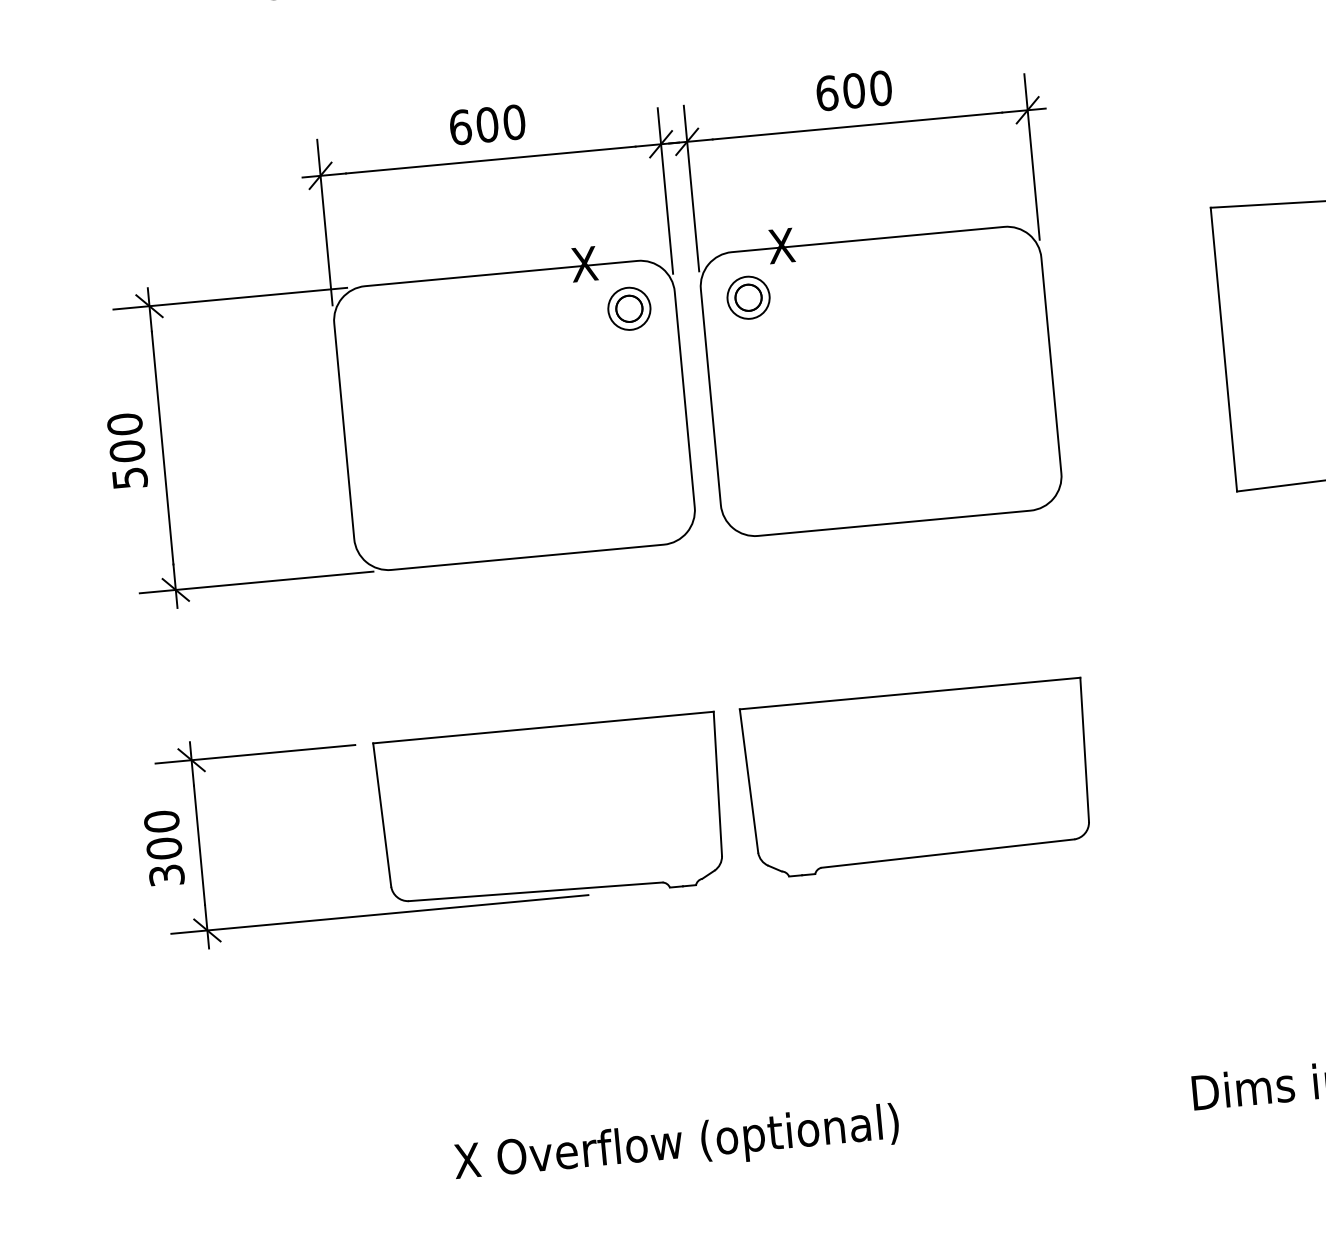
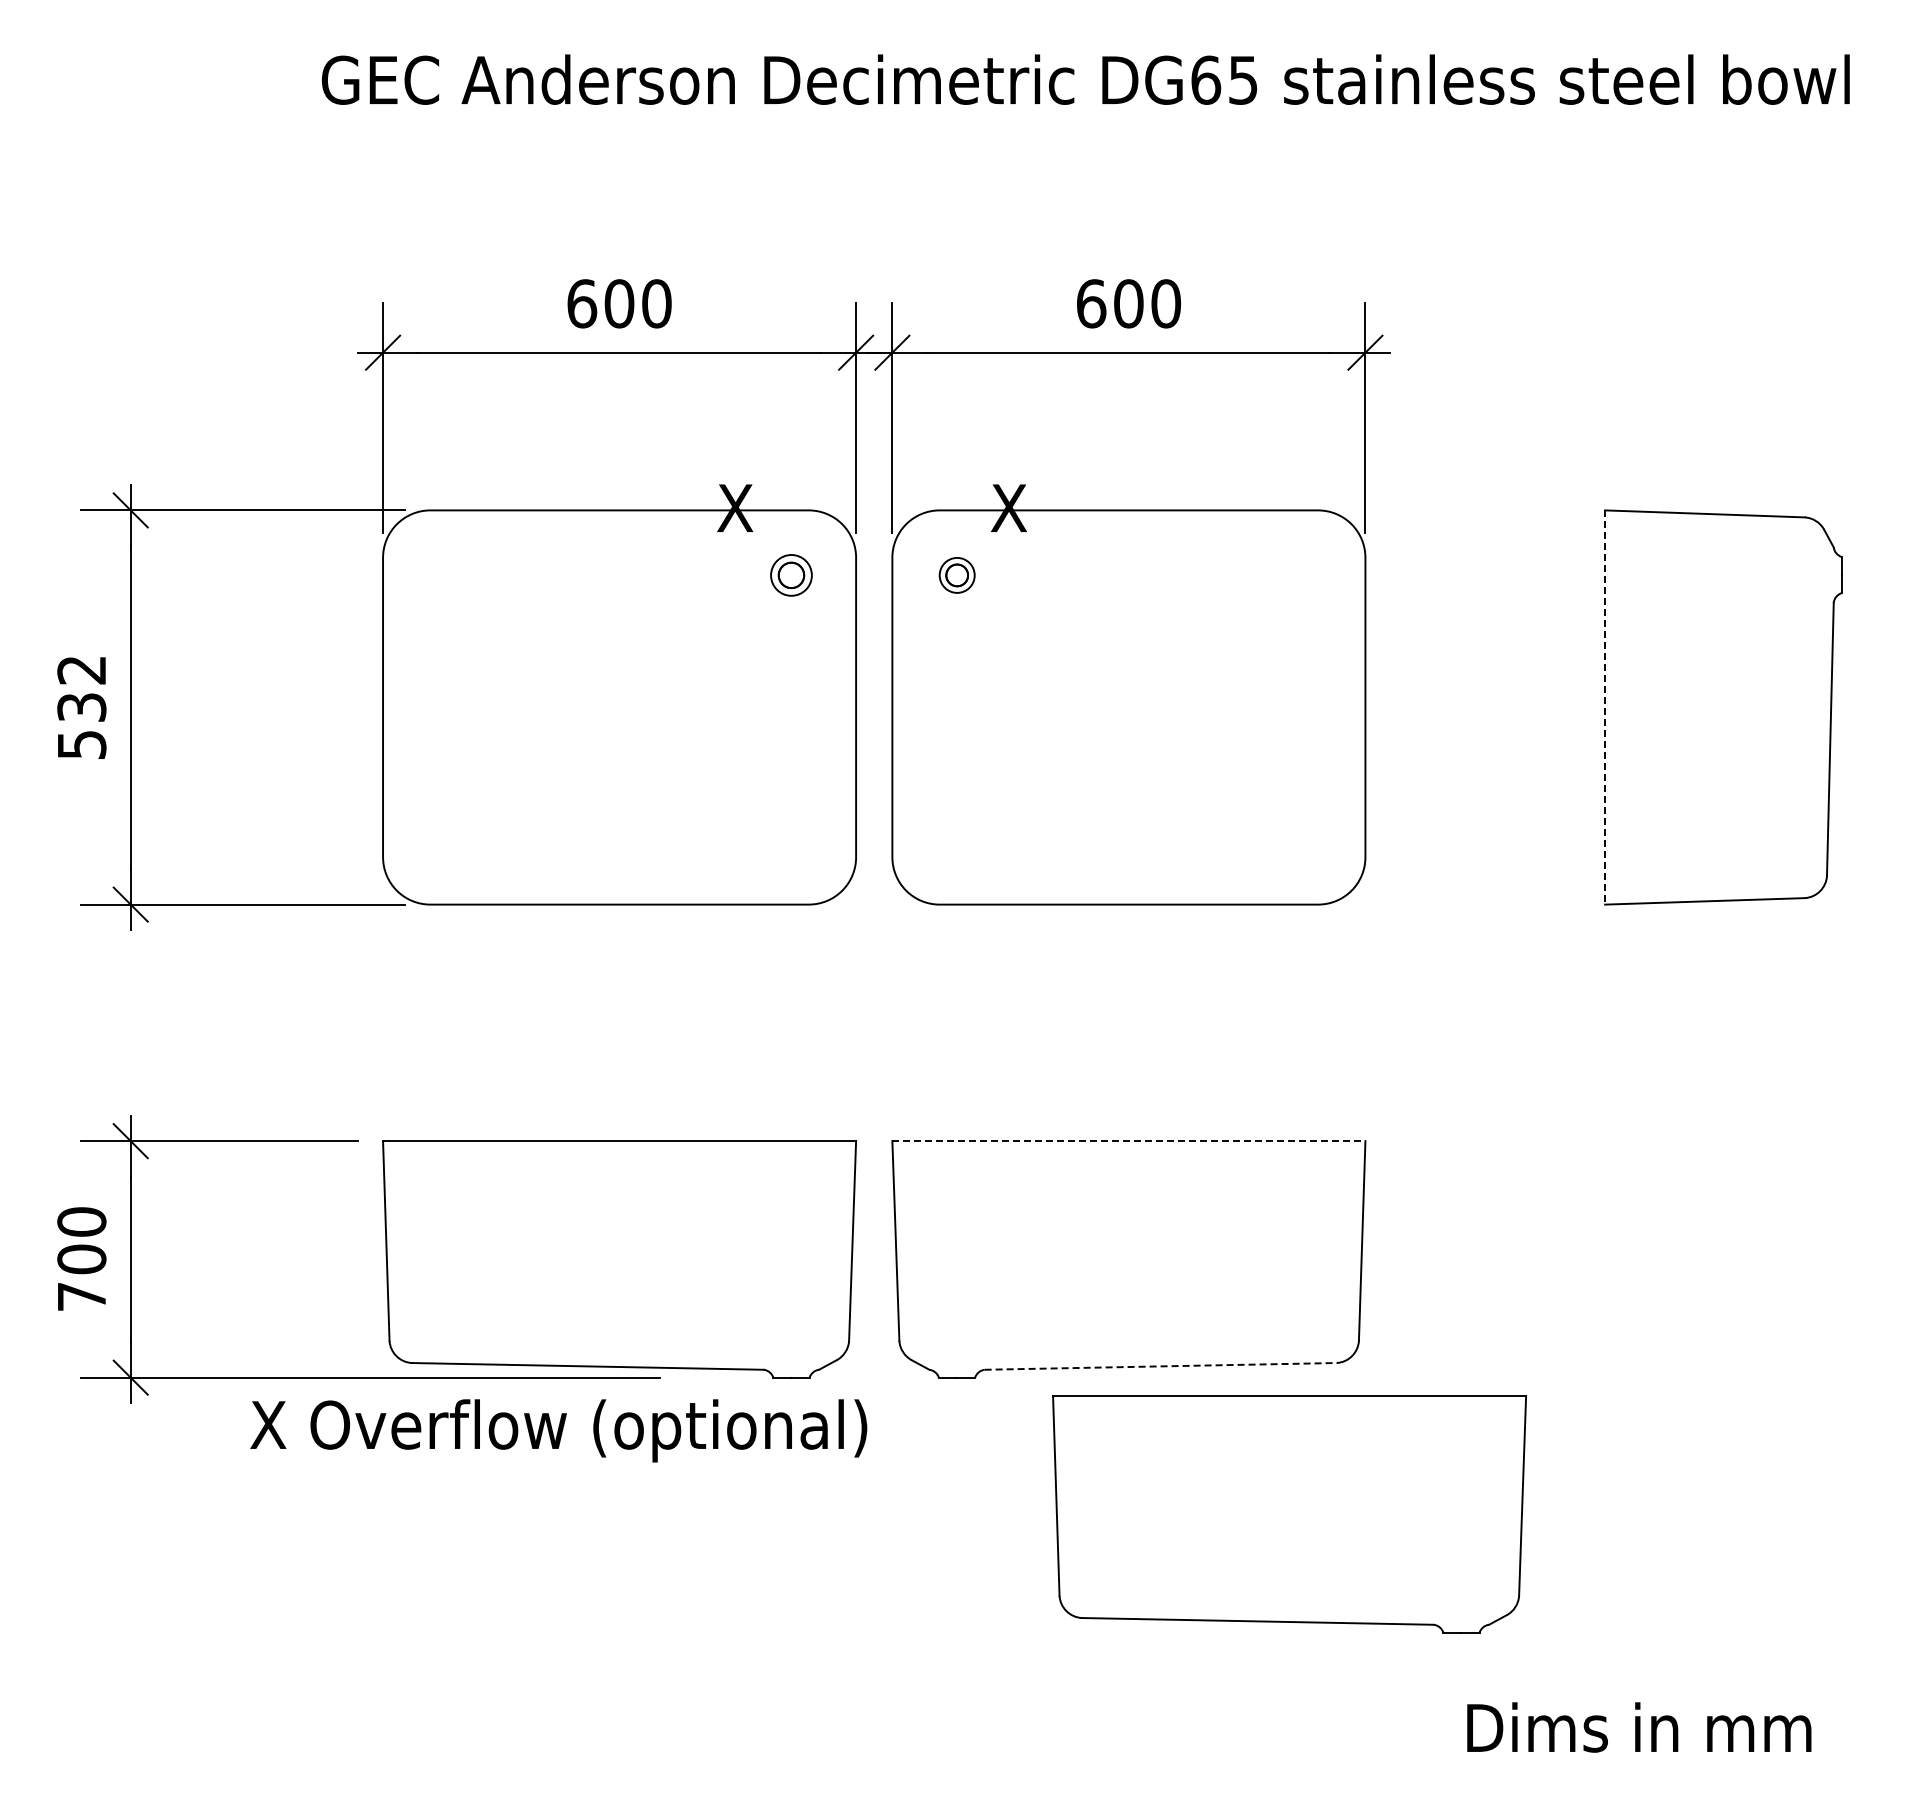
part: (748, 297) -> (957, 575), size x0.6
part: (629, 308) -> (791, 575), size x0.7
line: (1224, 350) -> (1605, 708), solid -> dashed
text: (125, 437) -> (81, 688), 500 -> 532
line: (909, 693) -> (1128, 1141), solid -> dashed
line: (948, 853) -> (1161, 1366), solid -> dashed
text: (166, 875) -> (81, 1296), 300 -> 700
part: (1050, 951) -> (1289, 1514), added
text: (676, 1145) -> (558, 1430), moved

